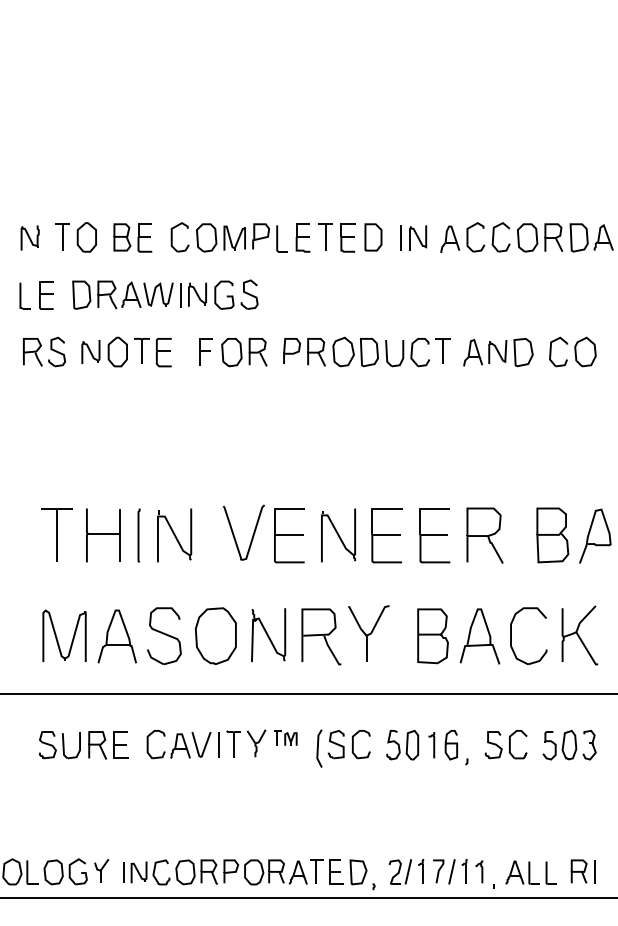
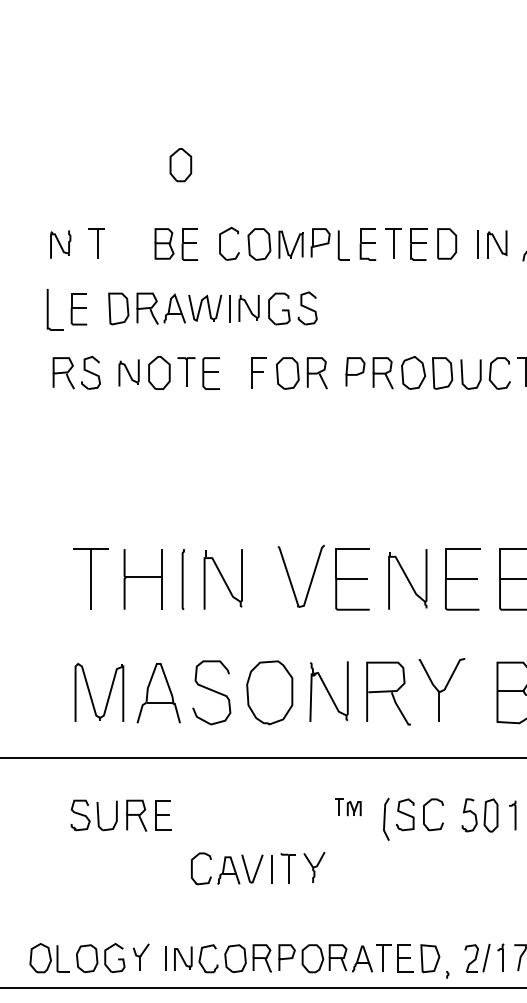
part: (86, 237) -> (180, 165), moved
part: (24, 295) -> (54, 309), size x1.4
part: (206, 744) -> (258, 868), moved

